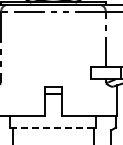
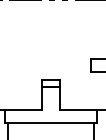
line: (53, 127) -> (51, 123), dashed -> solid

